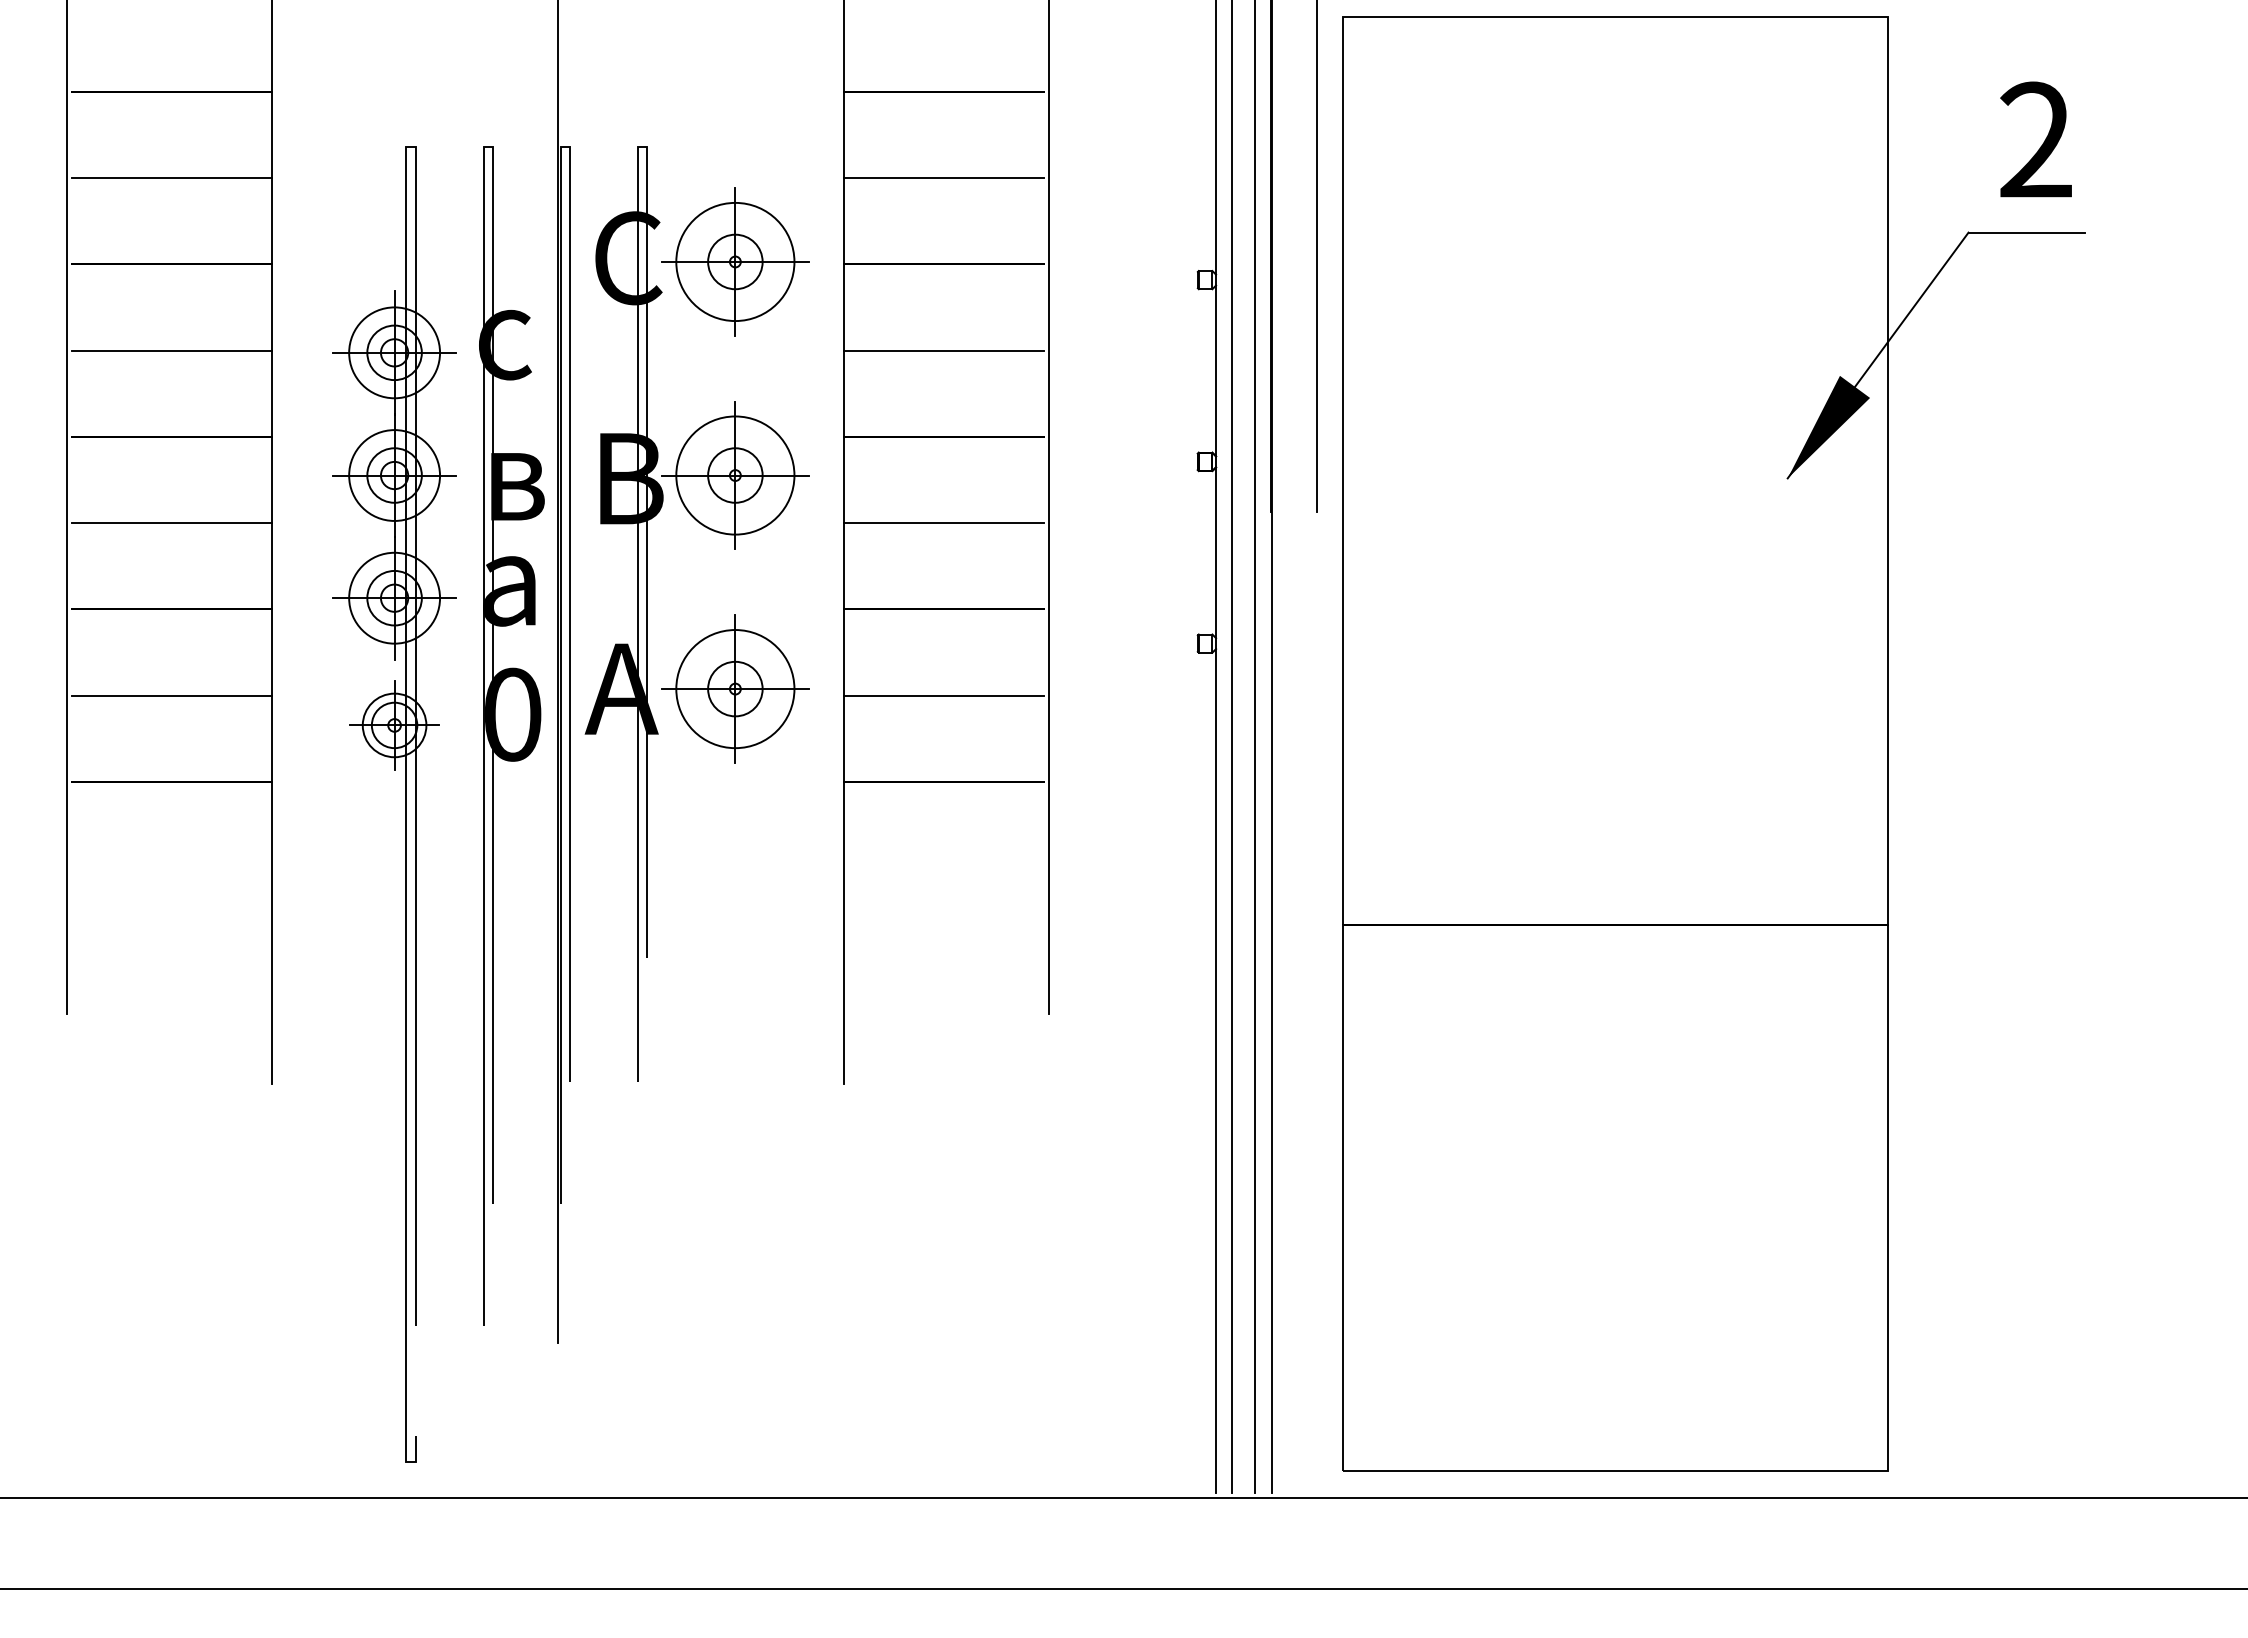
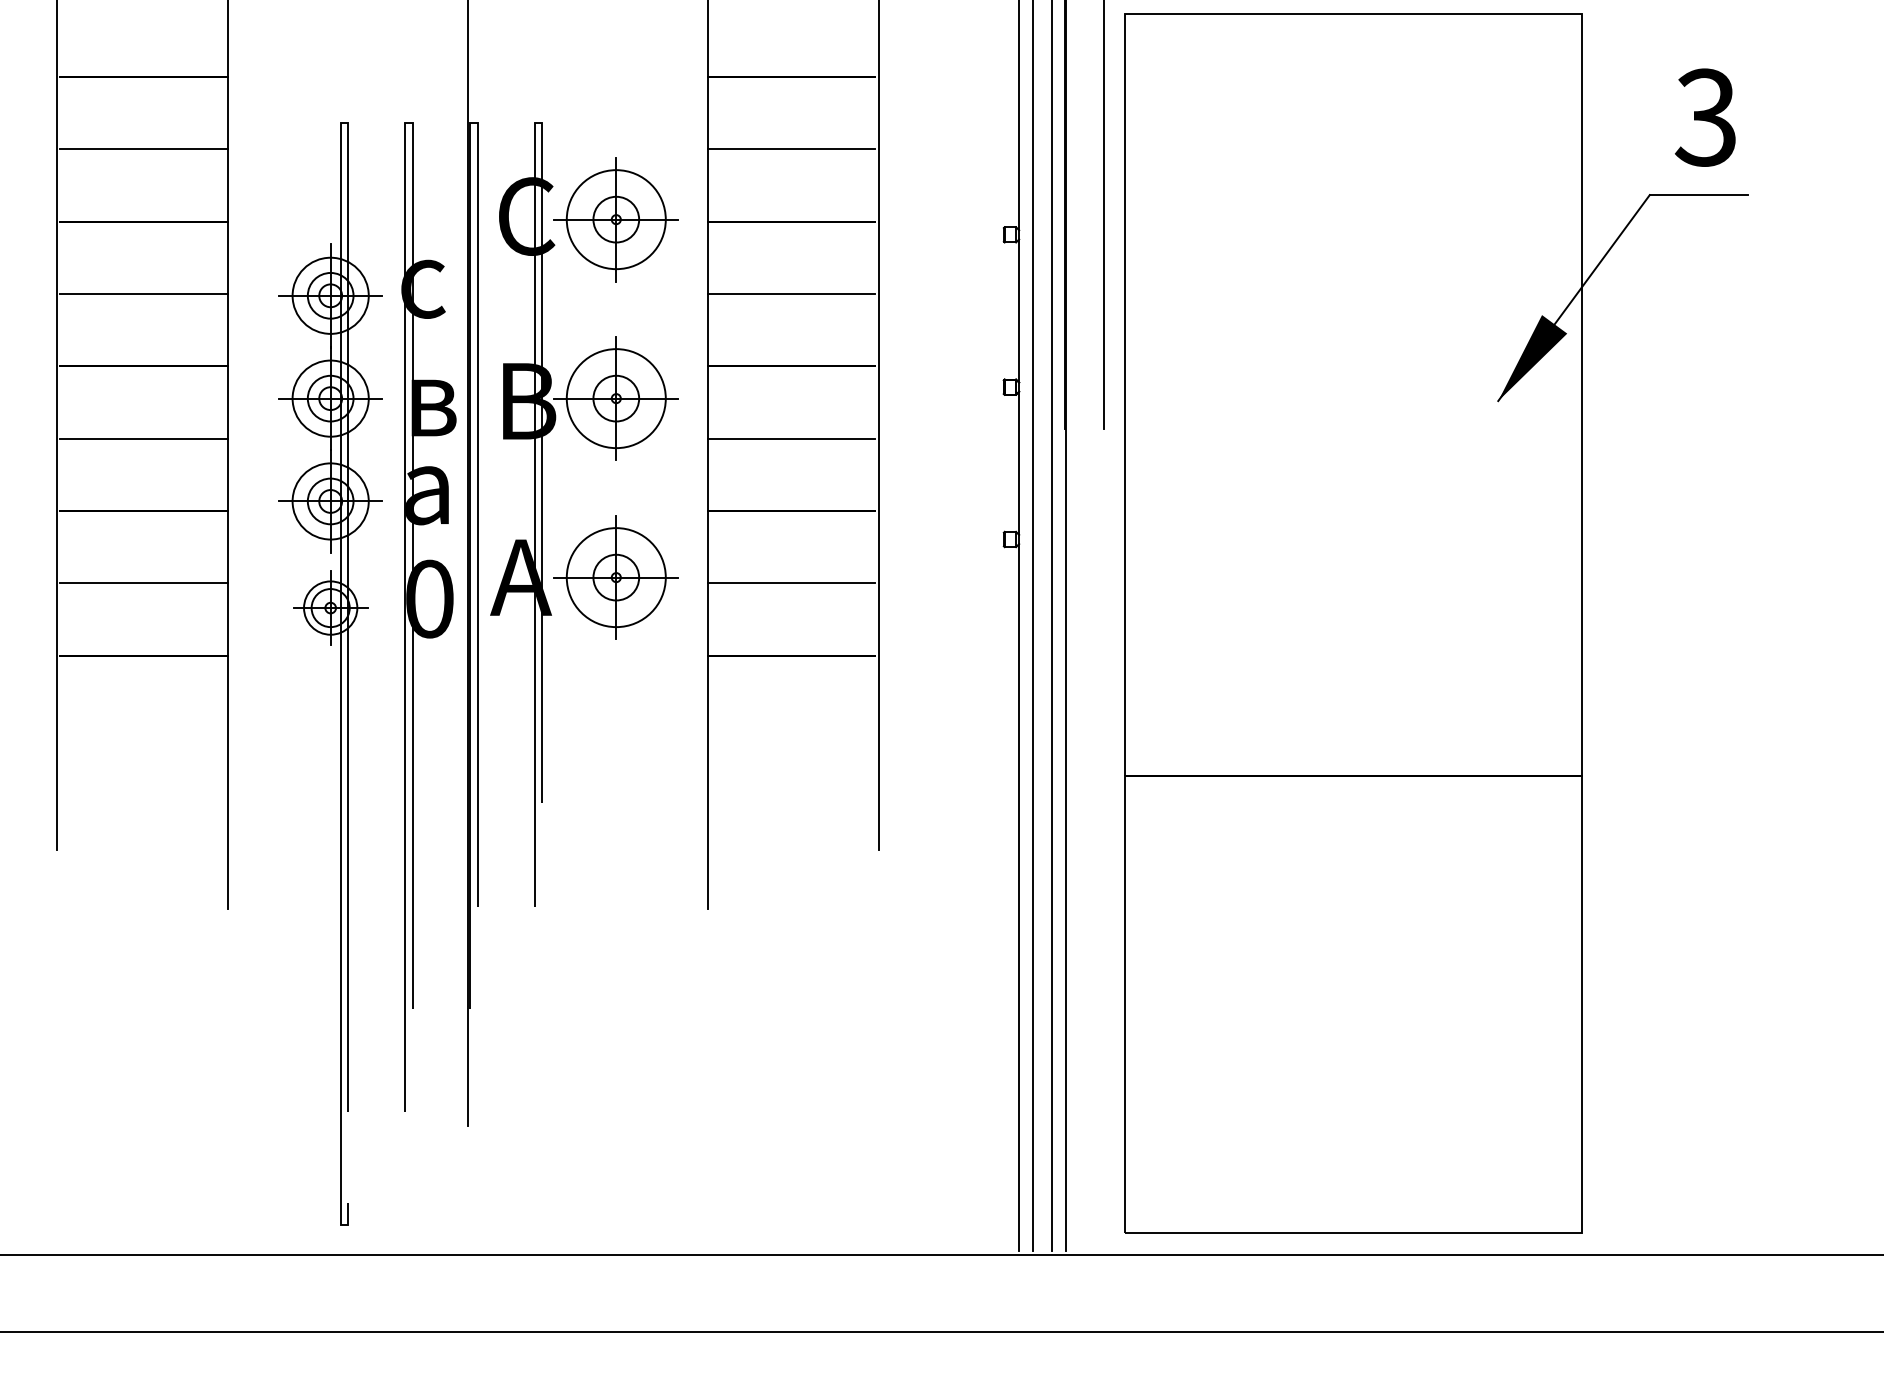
text: (2034, 140) -> (1705, 117), 2 -> 3

